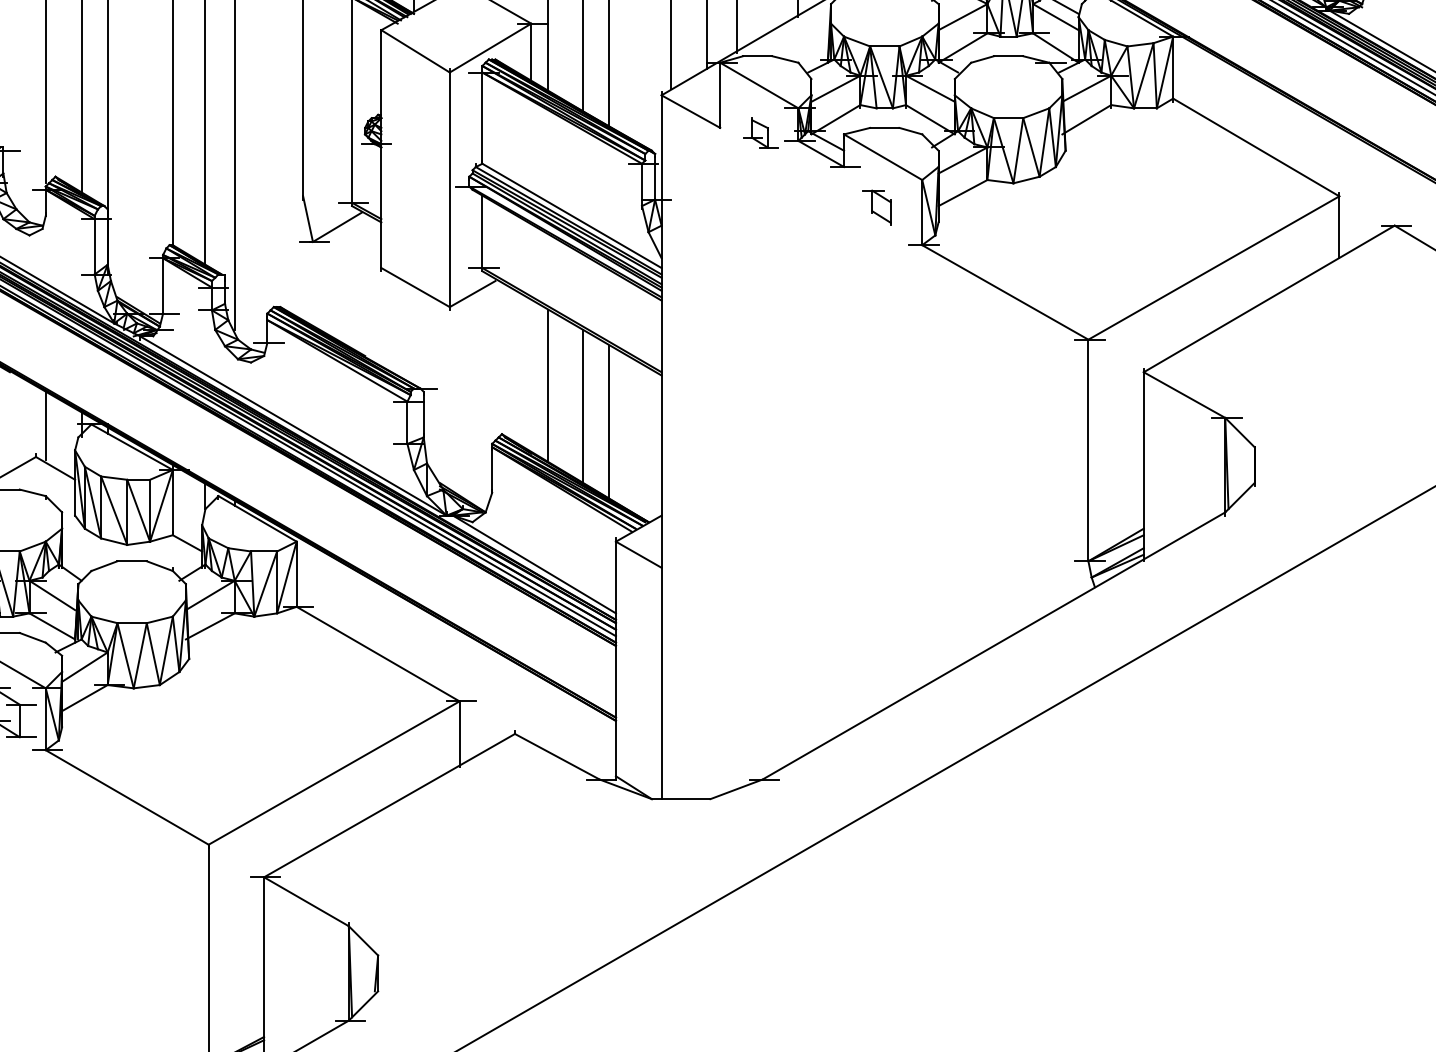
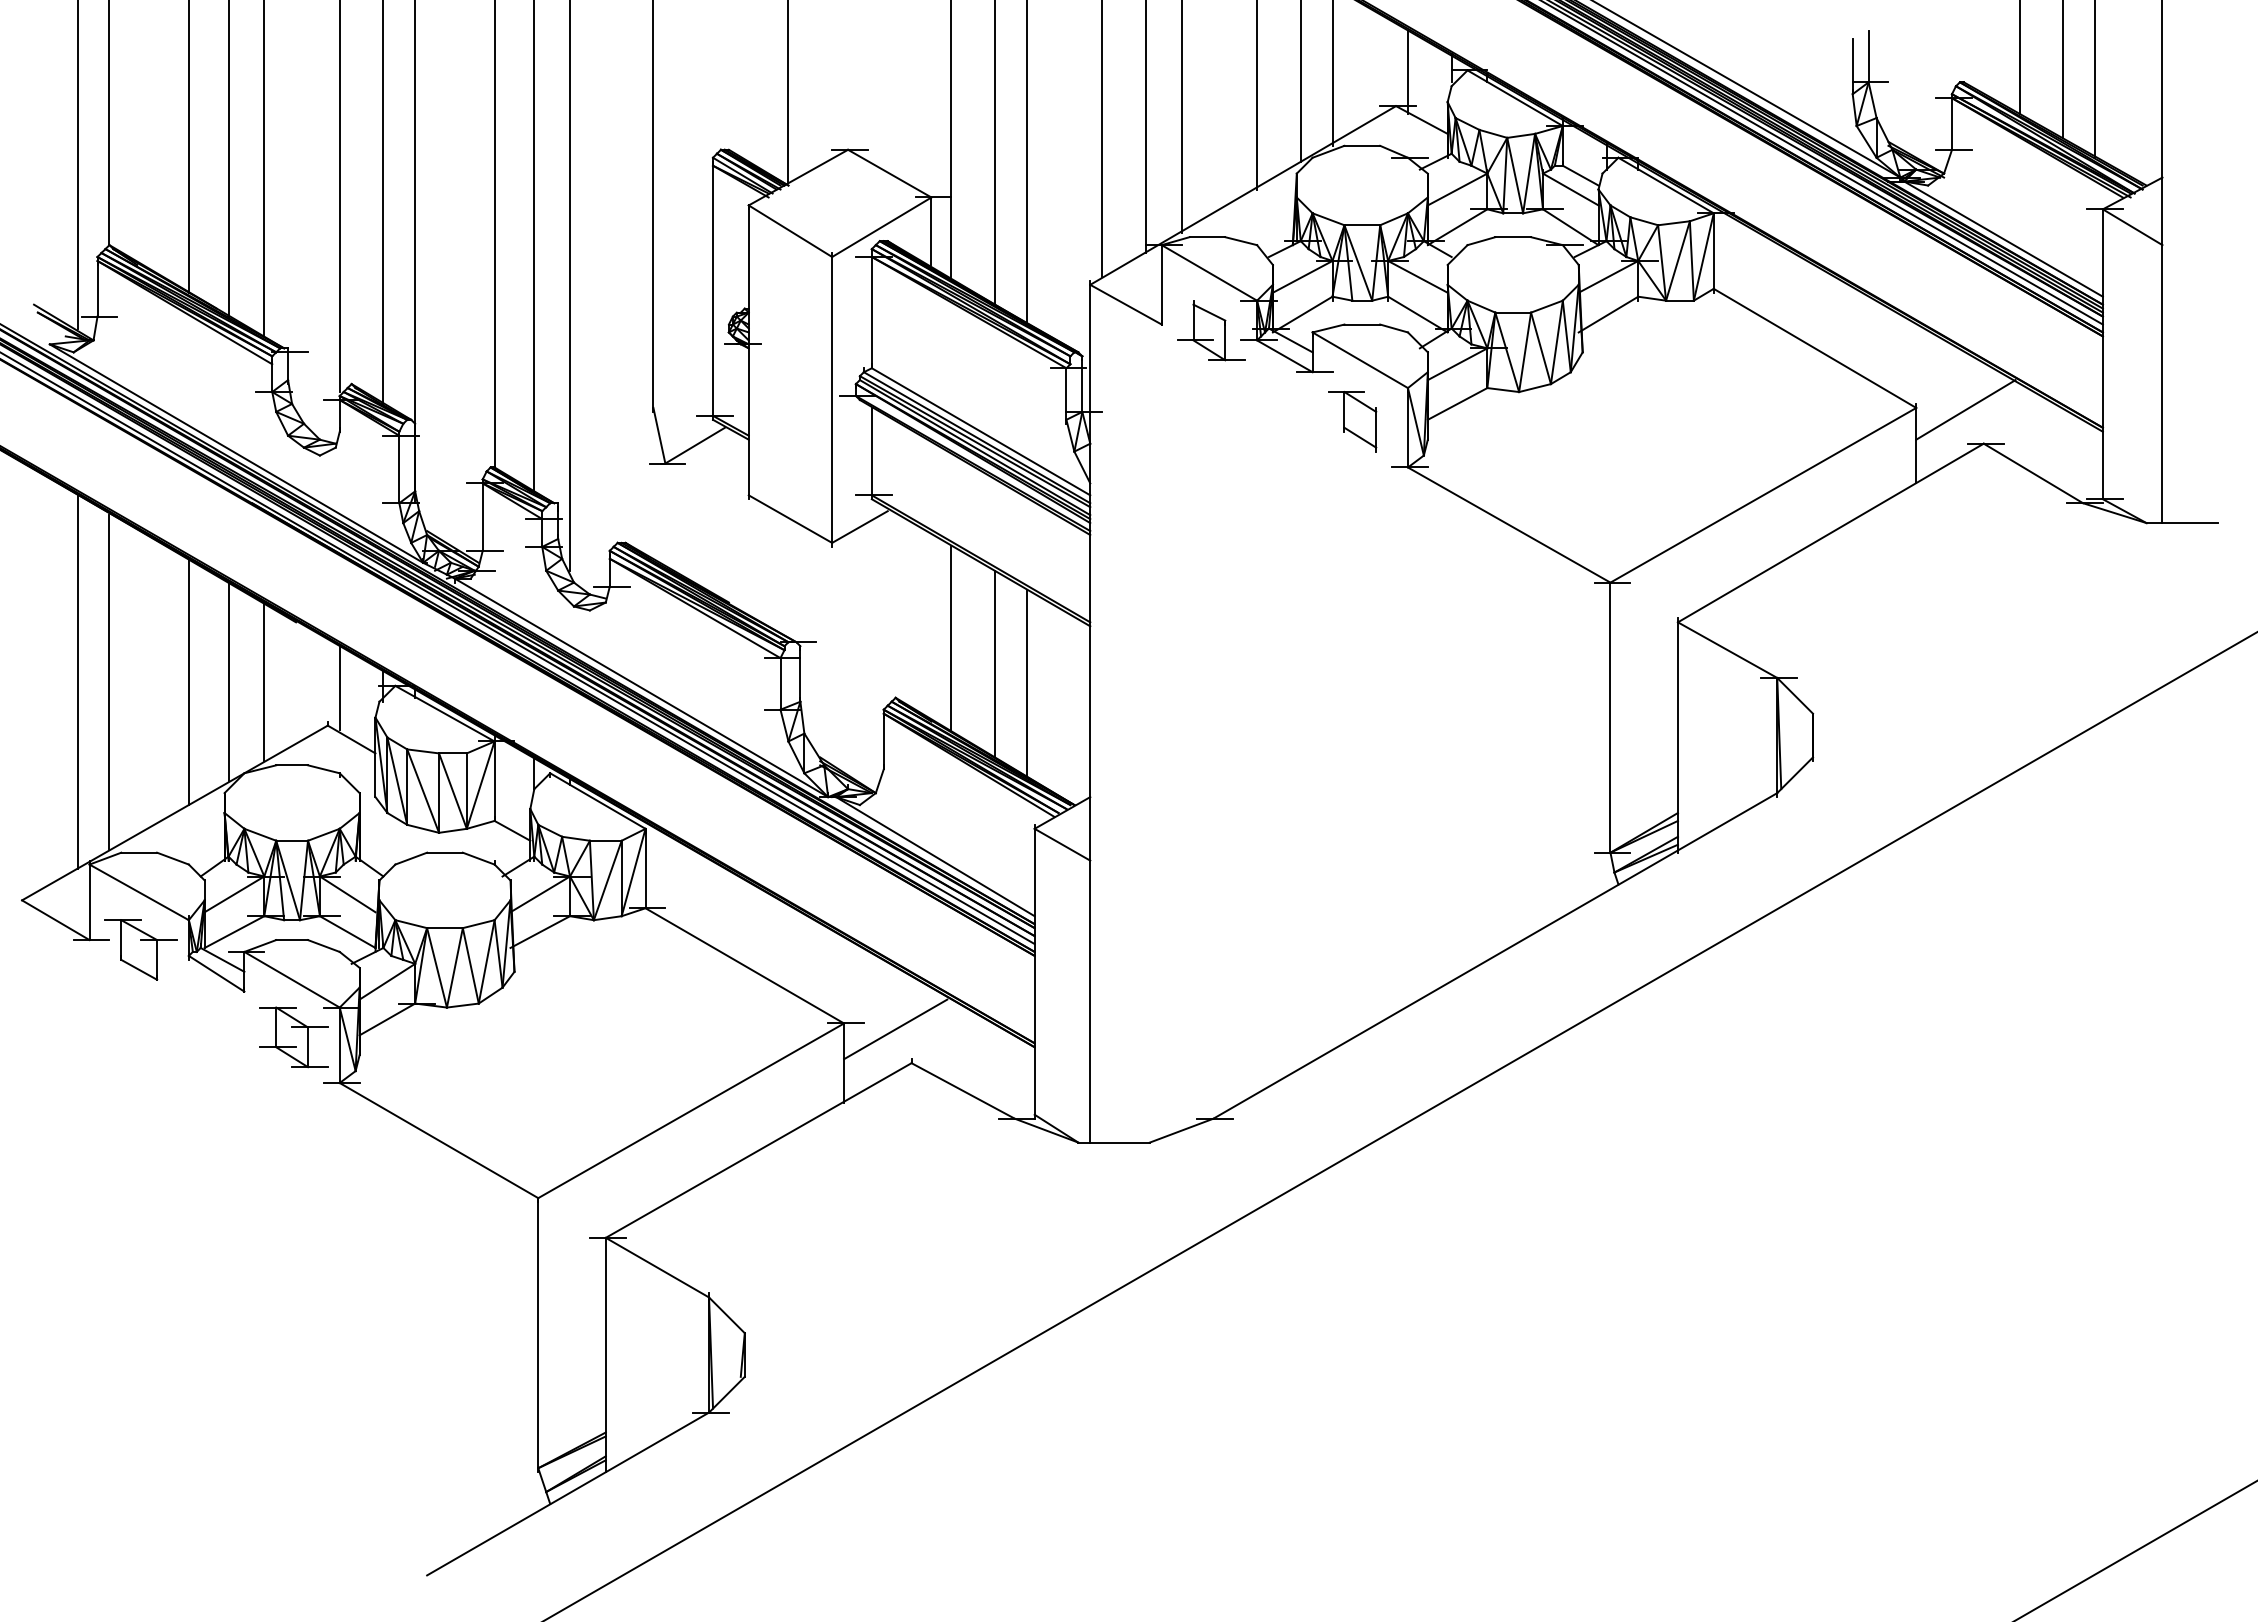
part: (761, 132) -> (1211, 330), size x1.67
line: (1379, 197) -> (1965, 409), added
part: (876, 207) -> (1352, 421), size x1.43
line: (501, 706) -> (895, 1029), added

